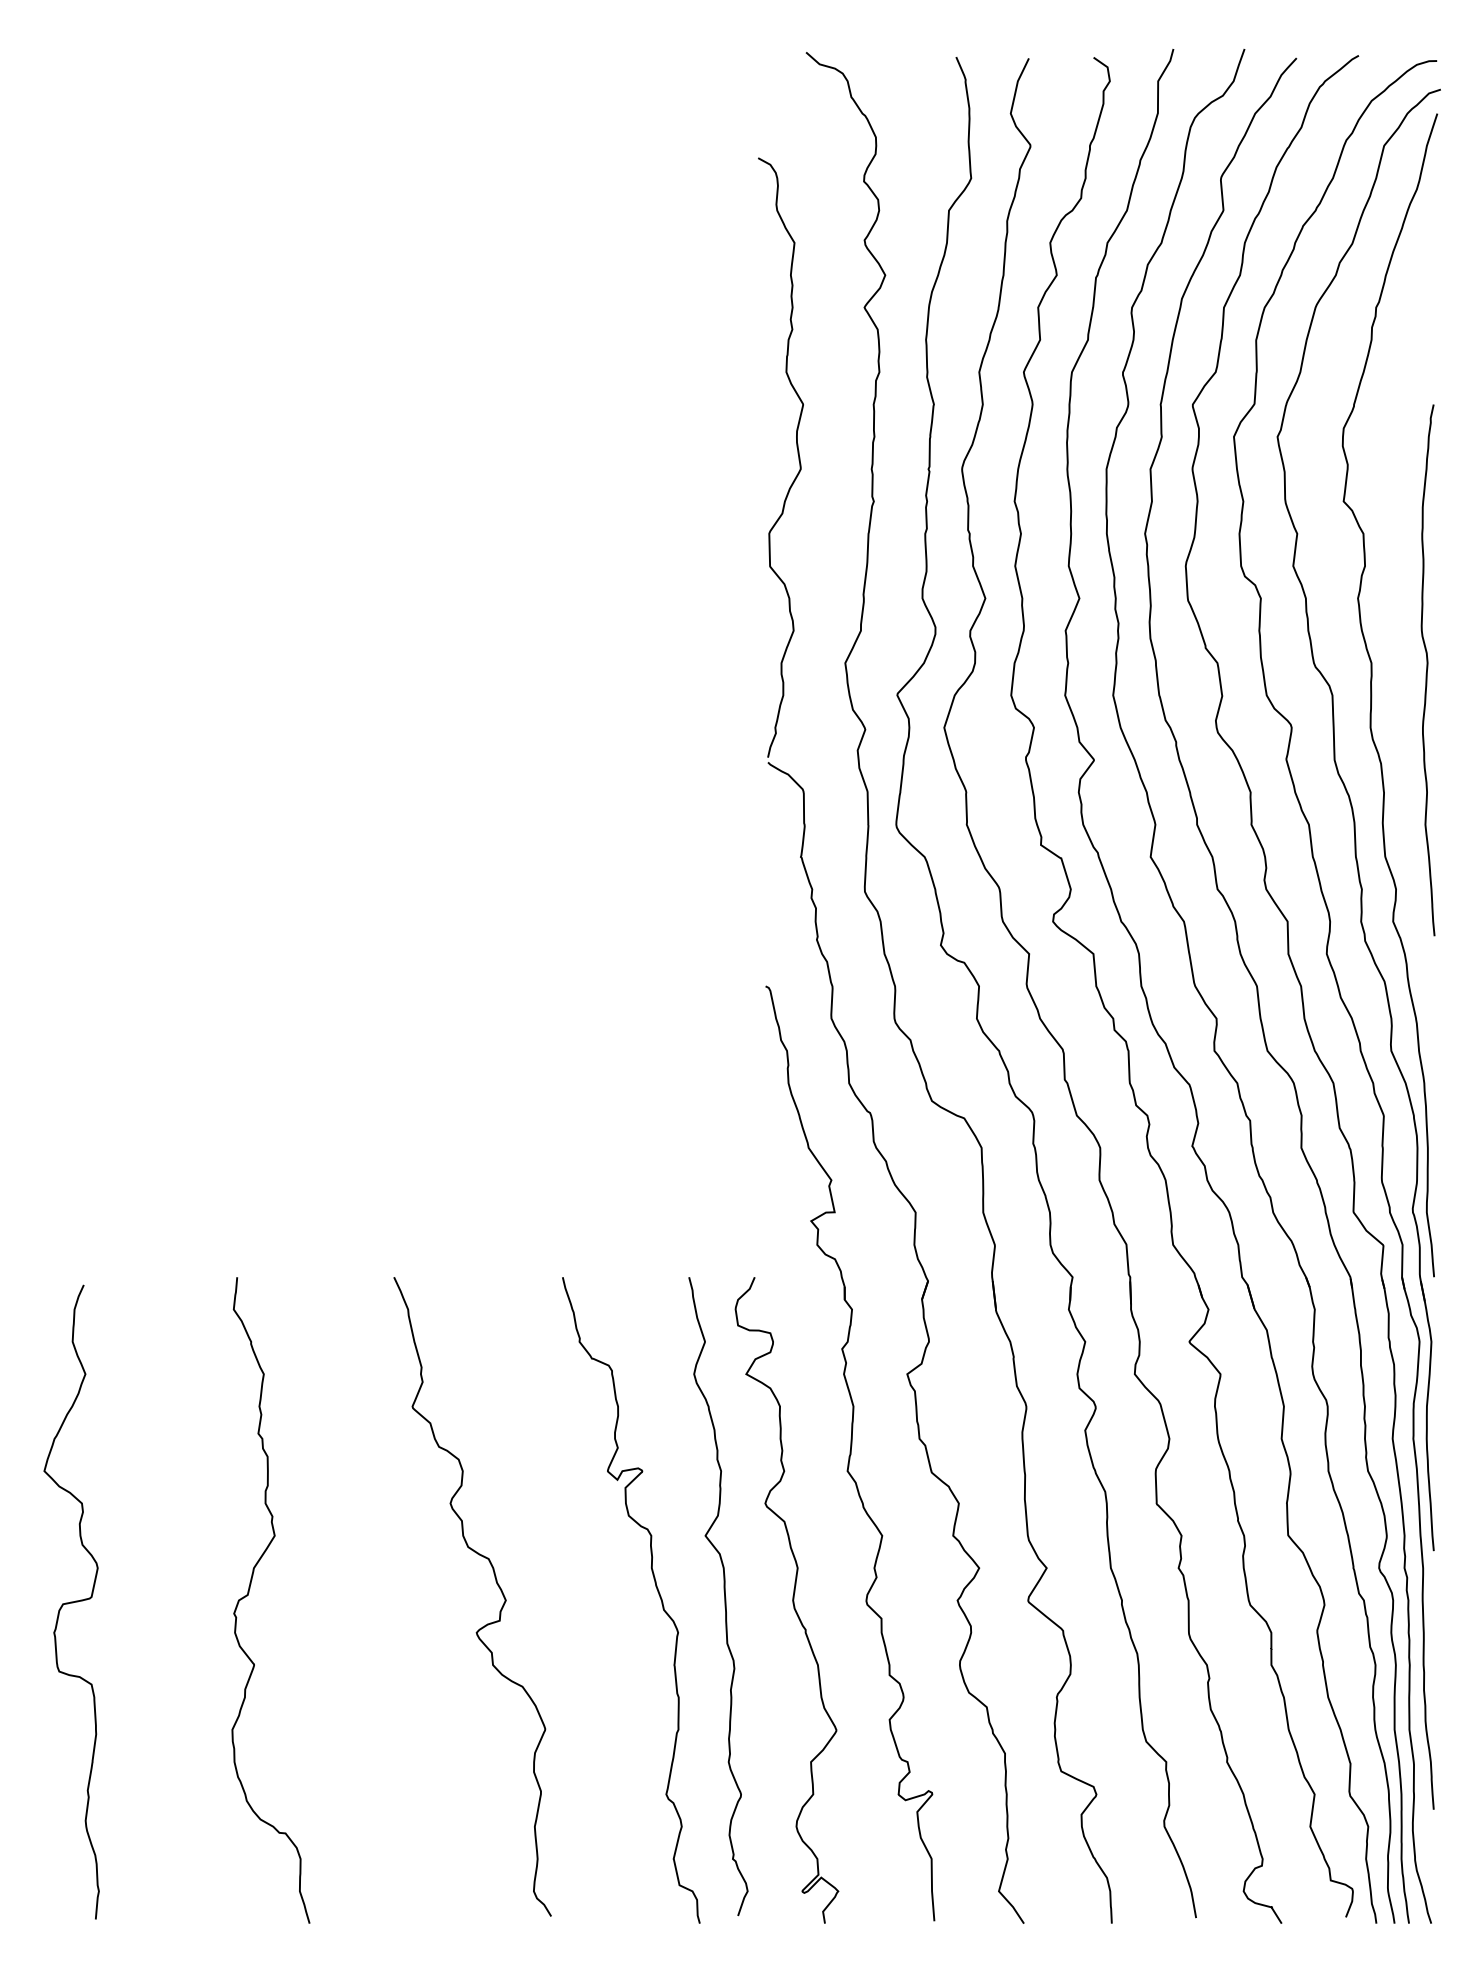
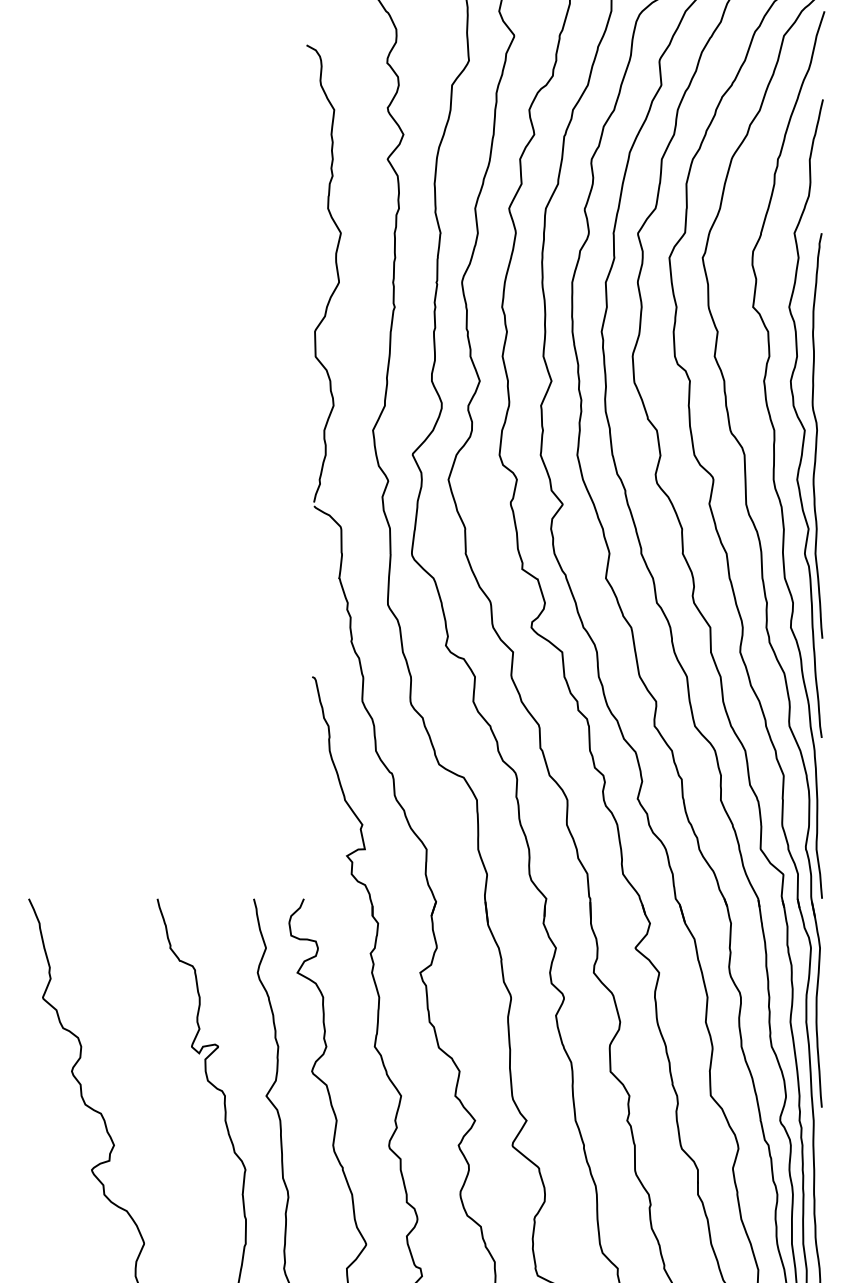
curve: (1406, 650) -> (801, 420), added

